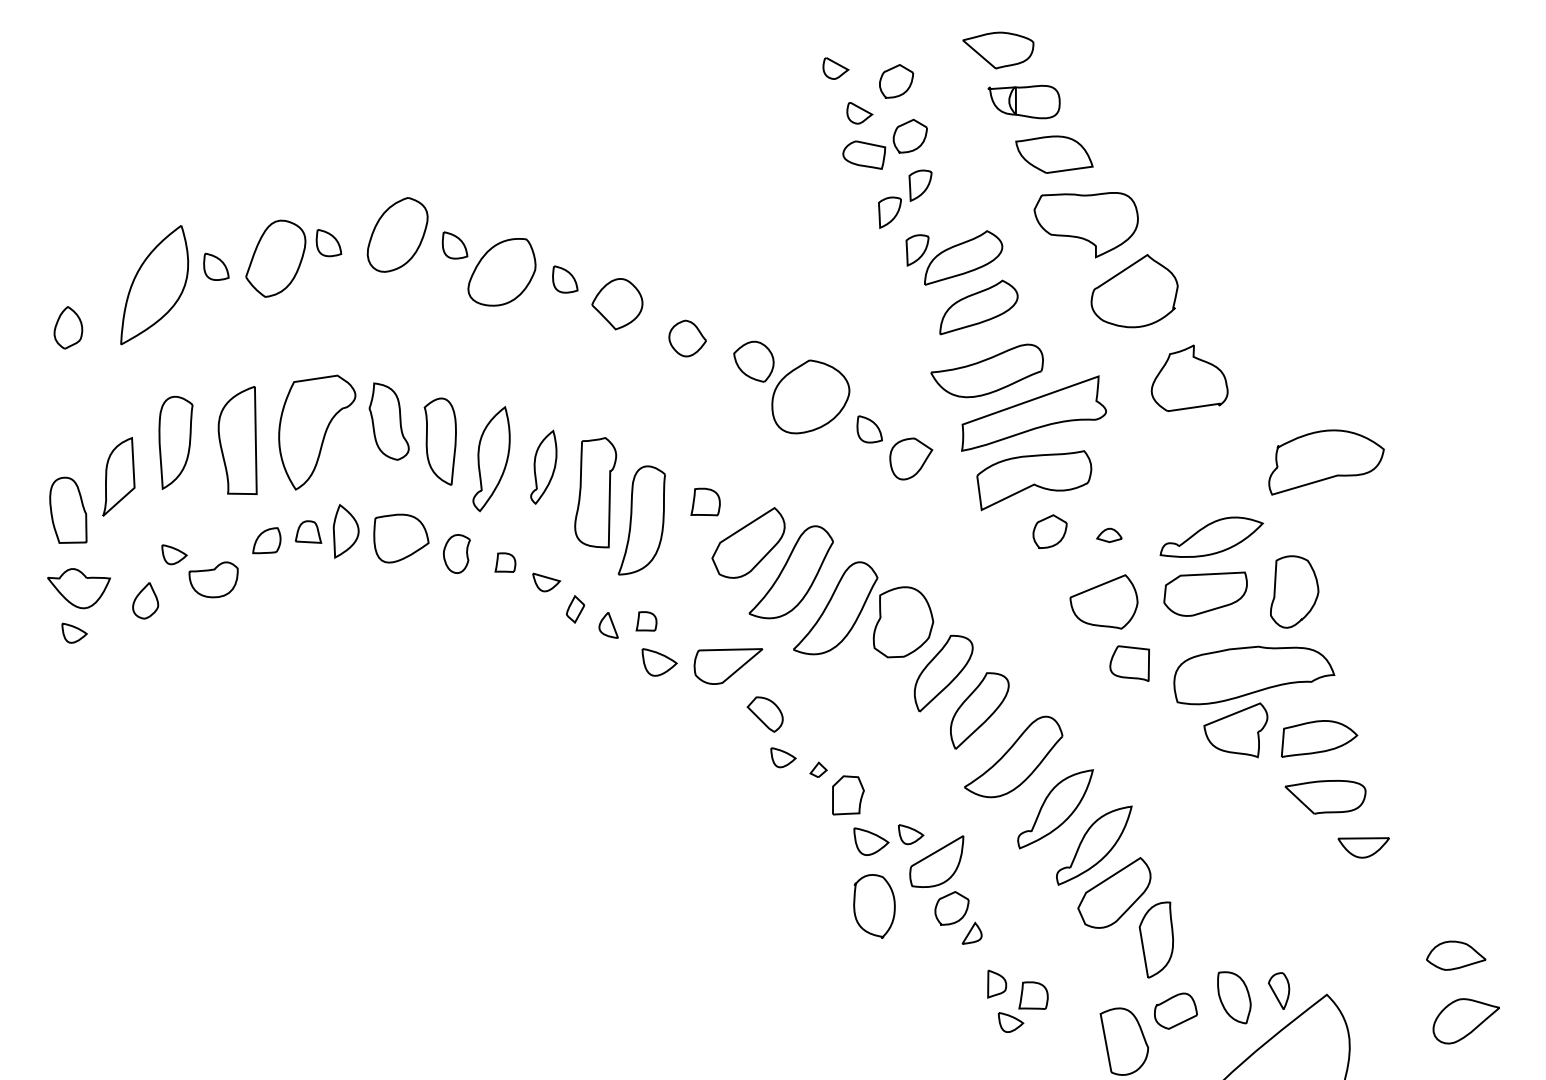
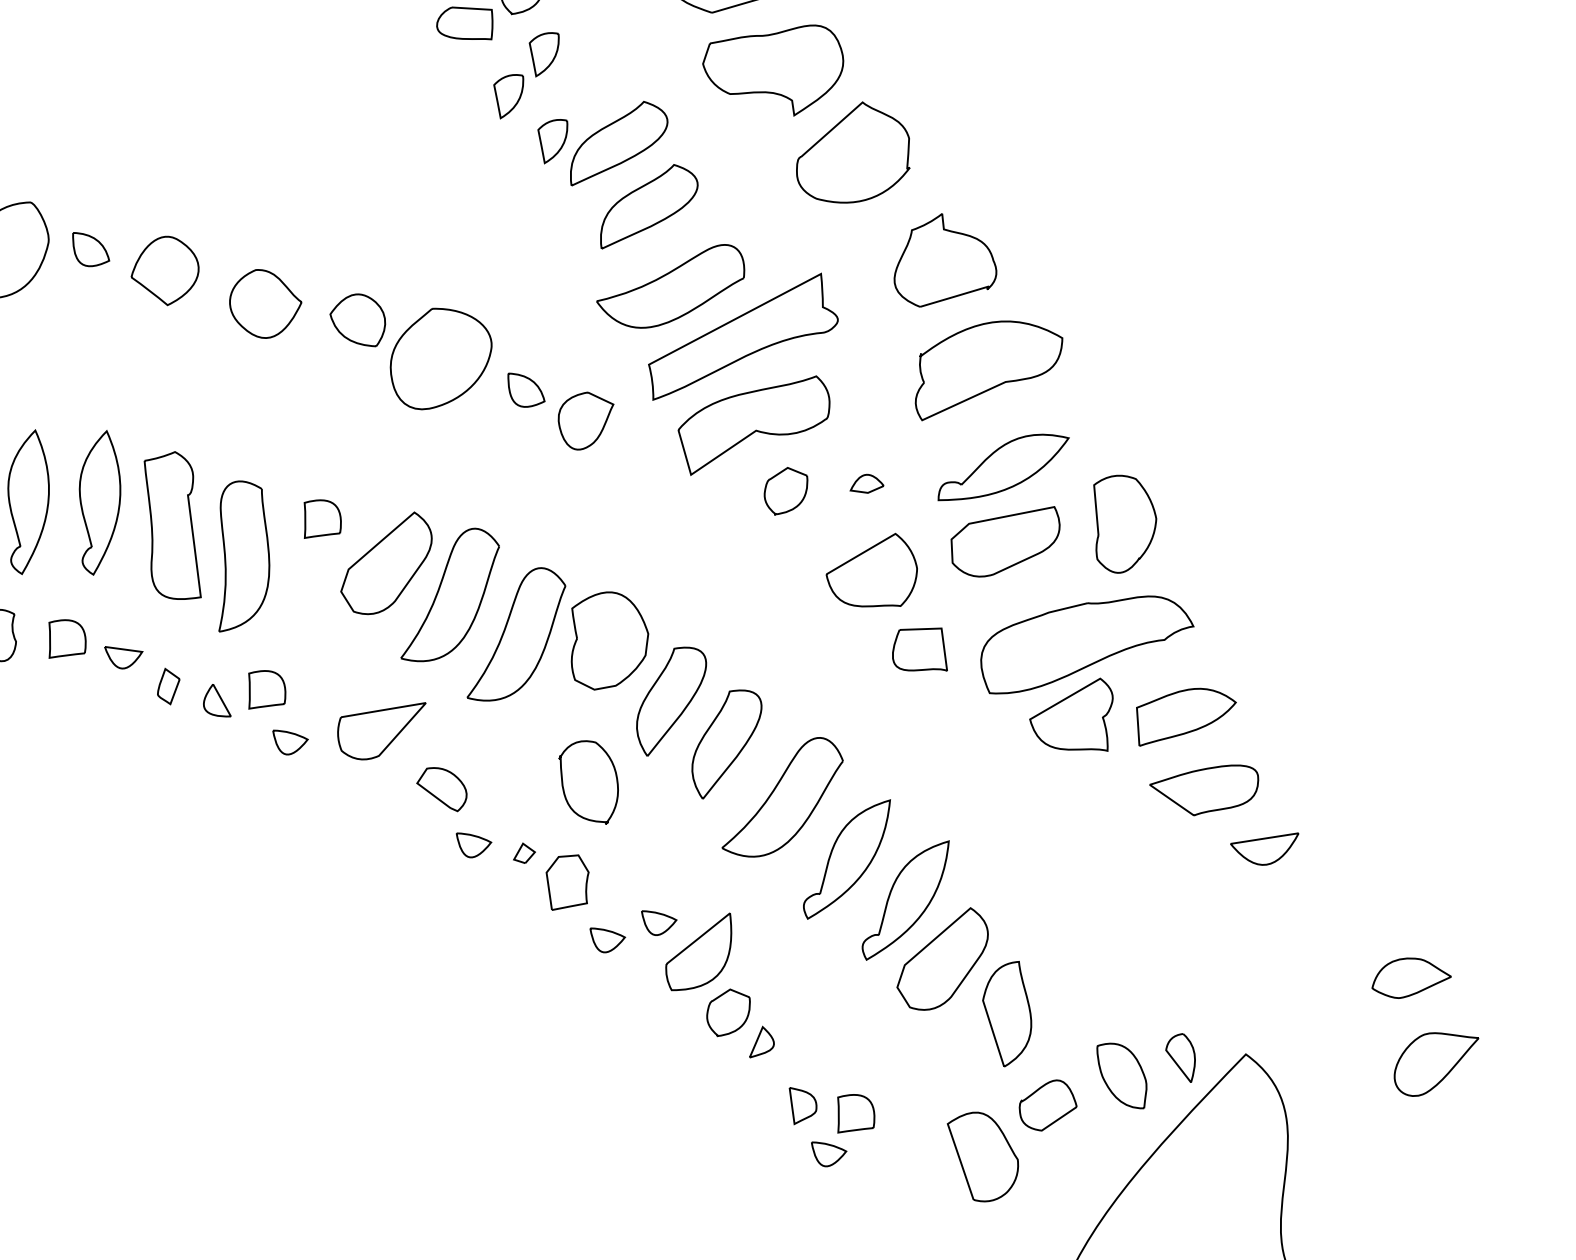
part: (687, 338) -> (265, 303), size x1.43
part: (1326, 462) -> (988, 366), moved
part: (543, 467) -> (98, 503), size x1.43
part: (505, 562) -> (66, 637), size x1.43
part: (646, 621) -> (265, 688), size x1.43
part: (659, 662) -> (290, 740), size x0.71
part: (871, 841) -> (608, 938), size x0.71
part: (874, 906) -> (589, 783), moved

